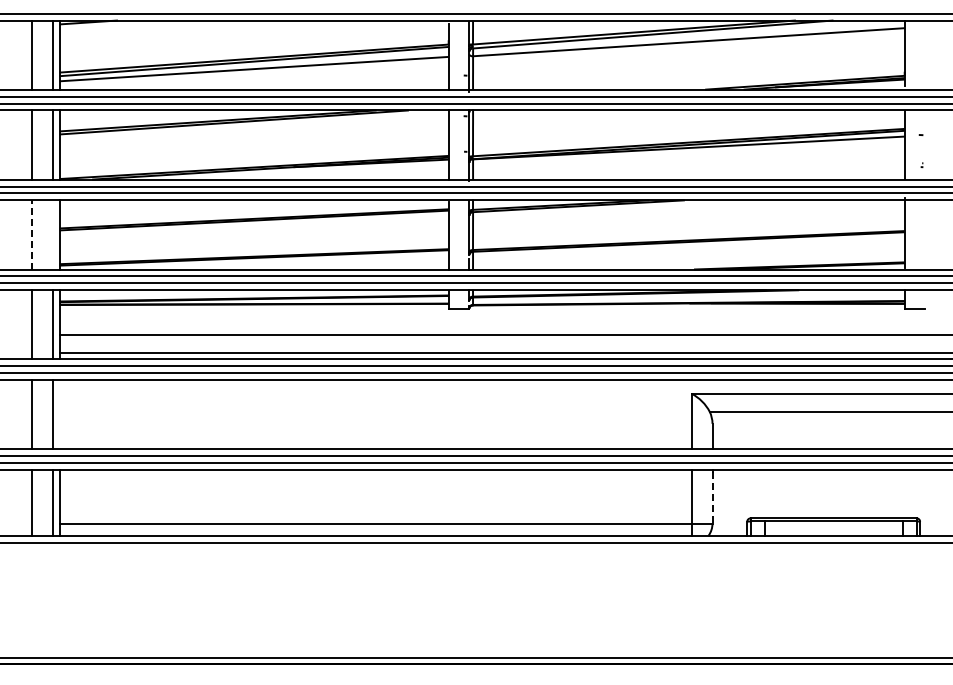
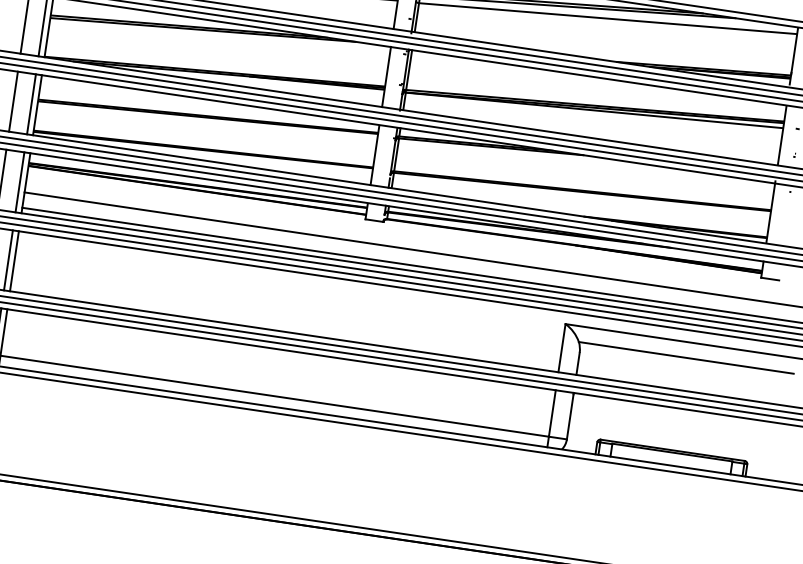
line: (32, 234) -> (13, 101), dashed -> solid
line: (52, 234) -> (31, 103), added
line: (59, 414) -> (14, 261), added
line: (712, 497) -> (570, 416), dashed -> solid

